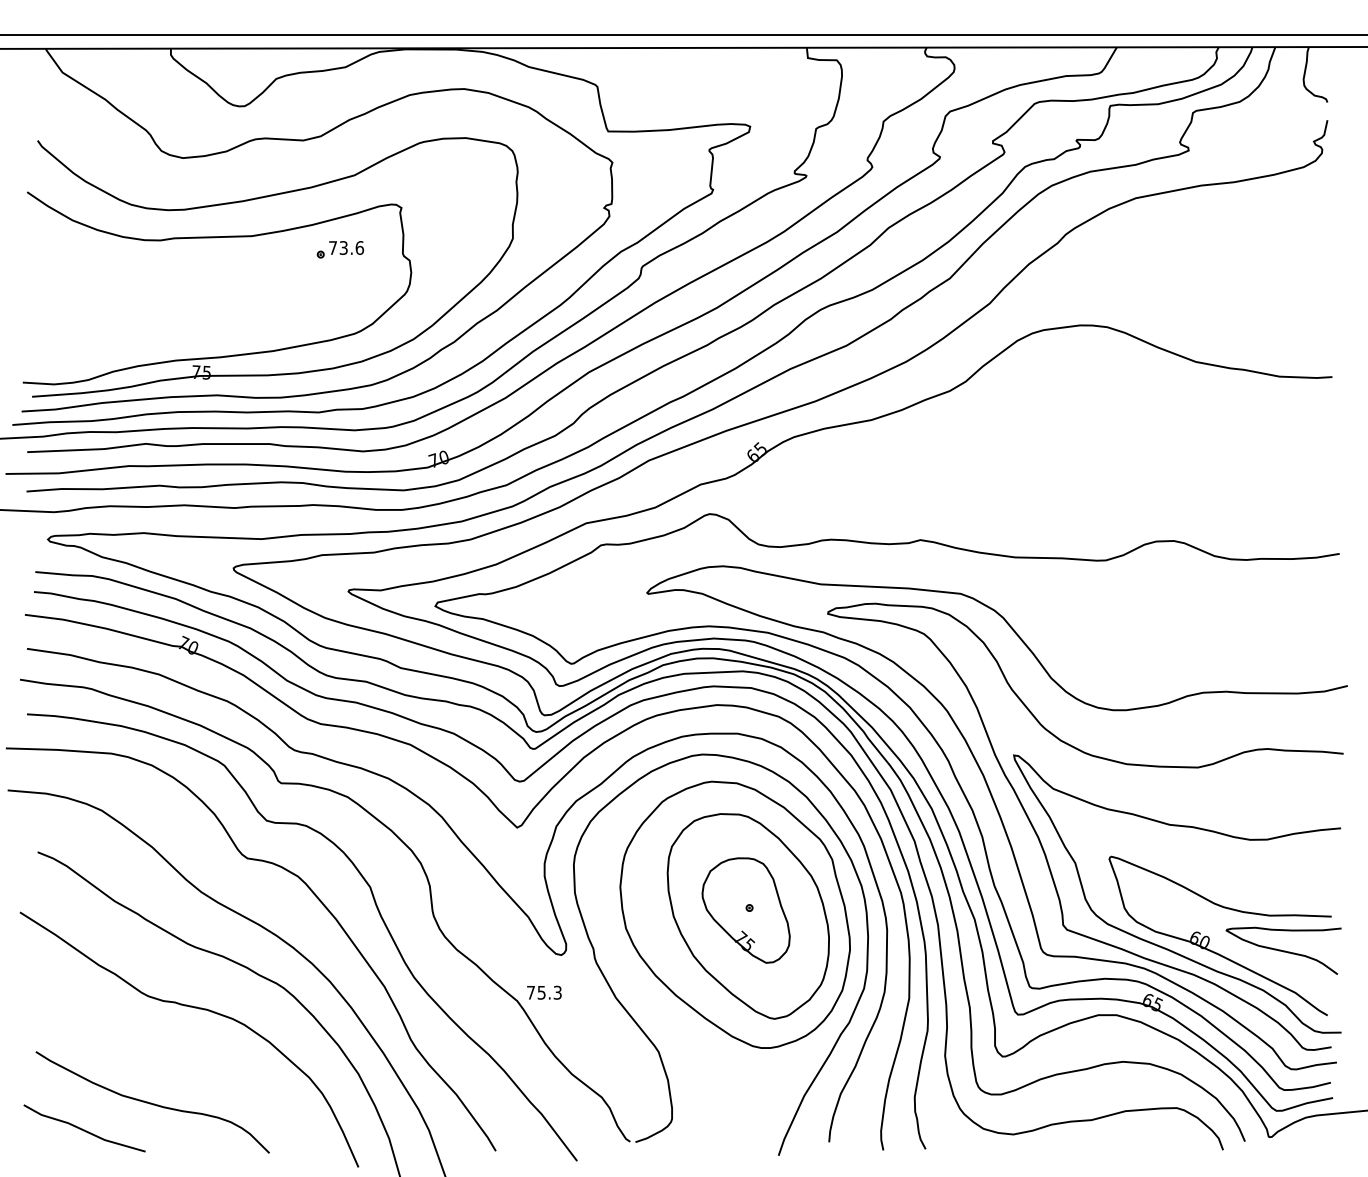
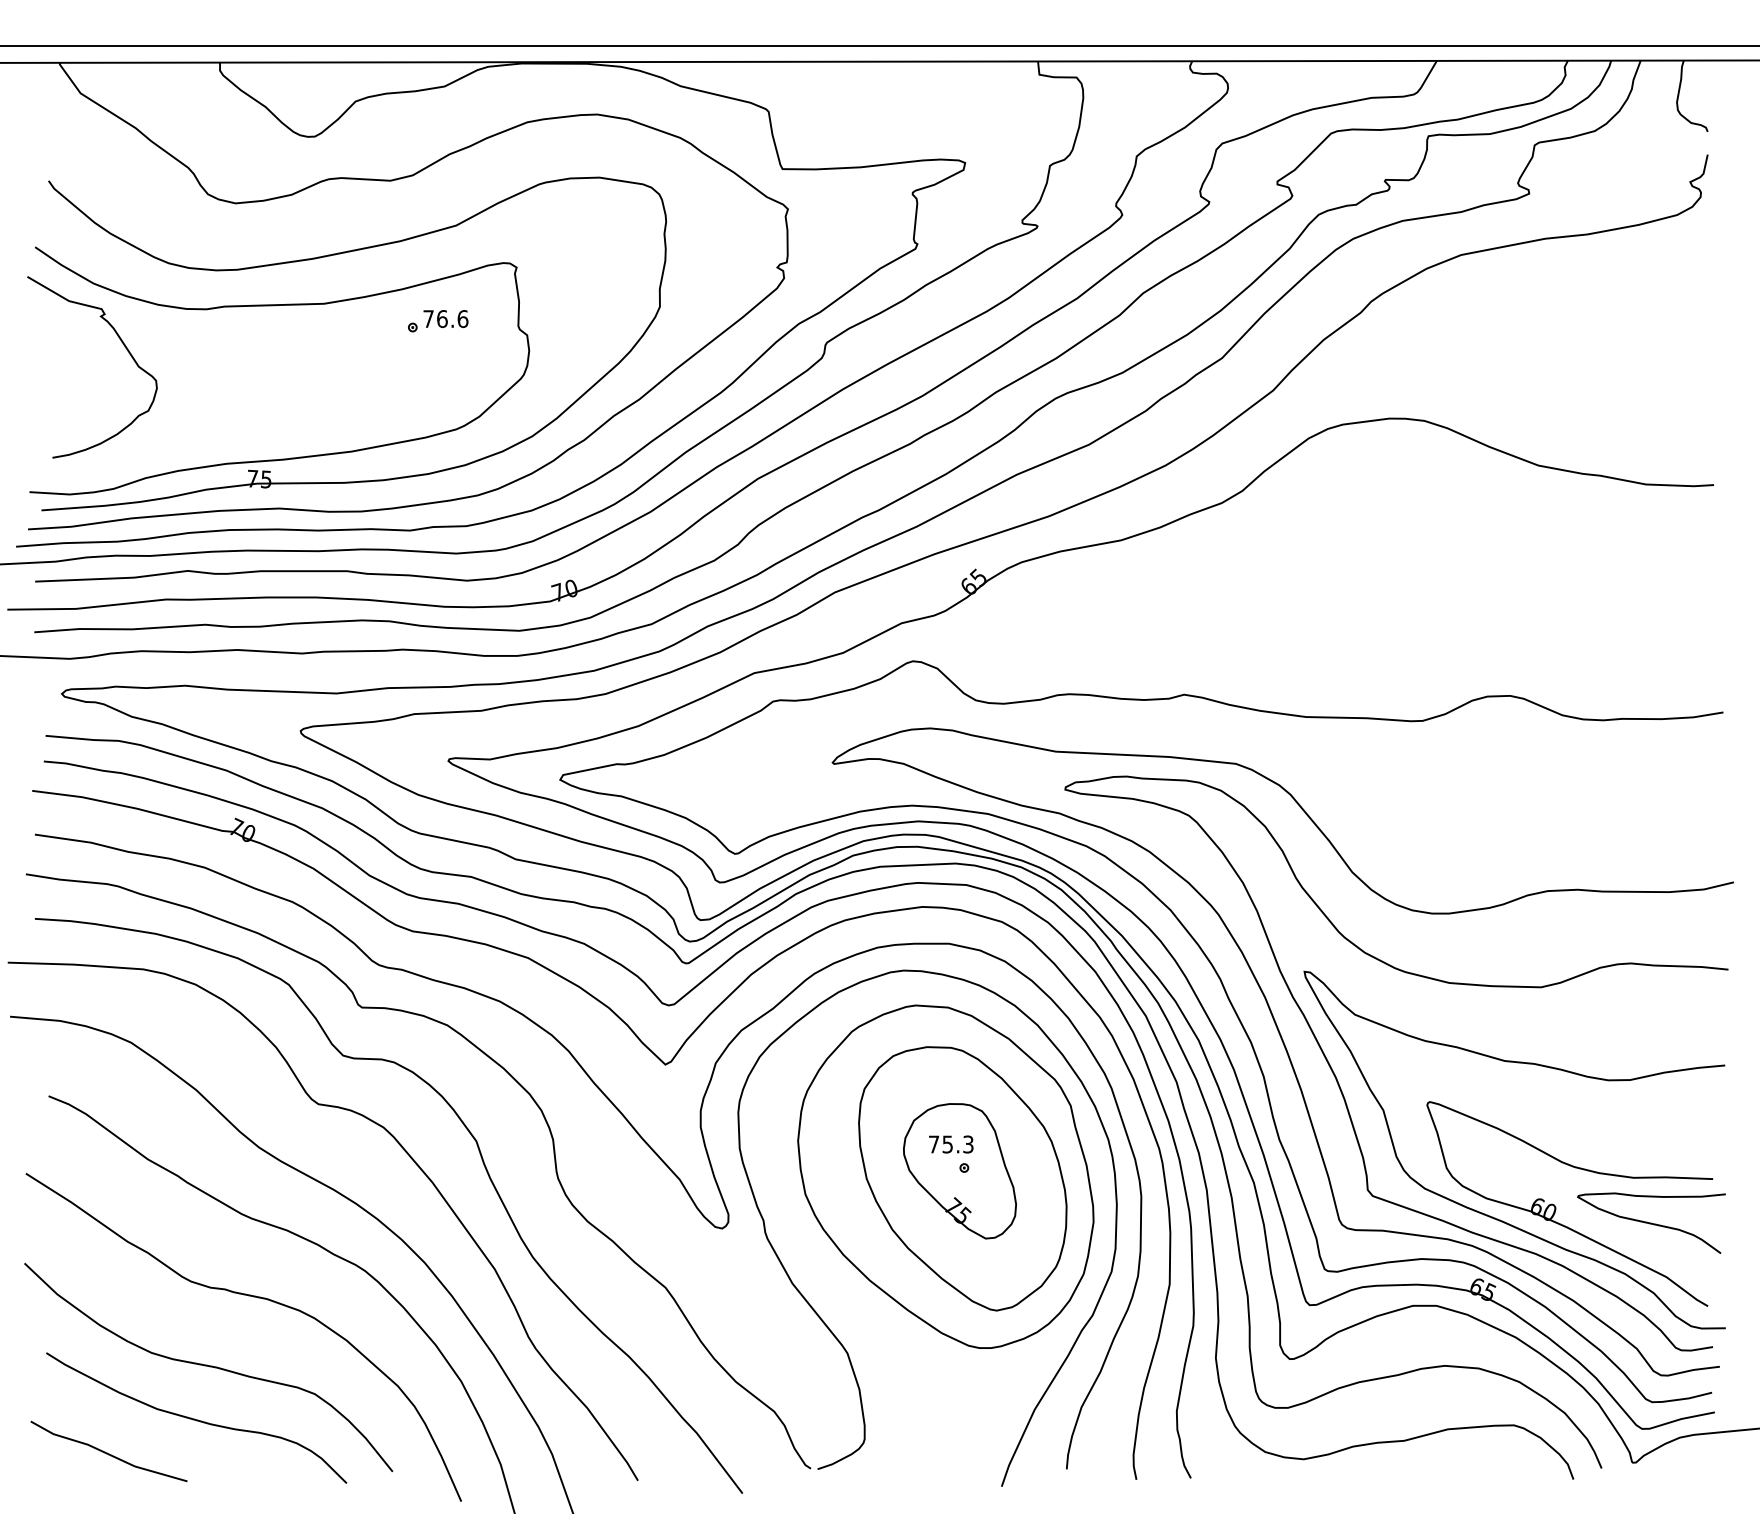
text: (343, 247) -> (442, 318), 73.6 -> 76.6
curve: (95, 268) -> (123, 345), added
text: (544, 992) -> (951, 1144), moved
curve: (161, 1062) -> (207, 1366), added

